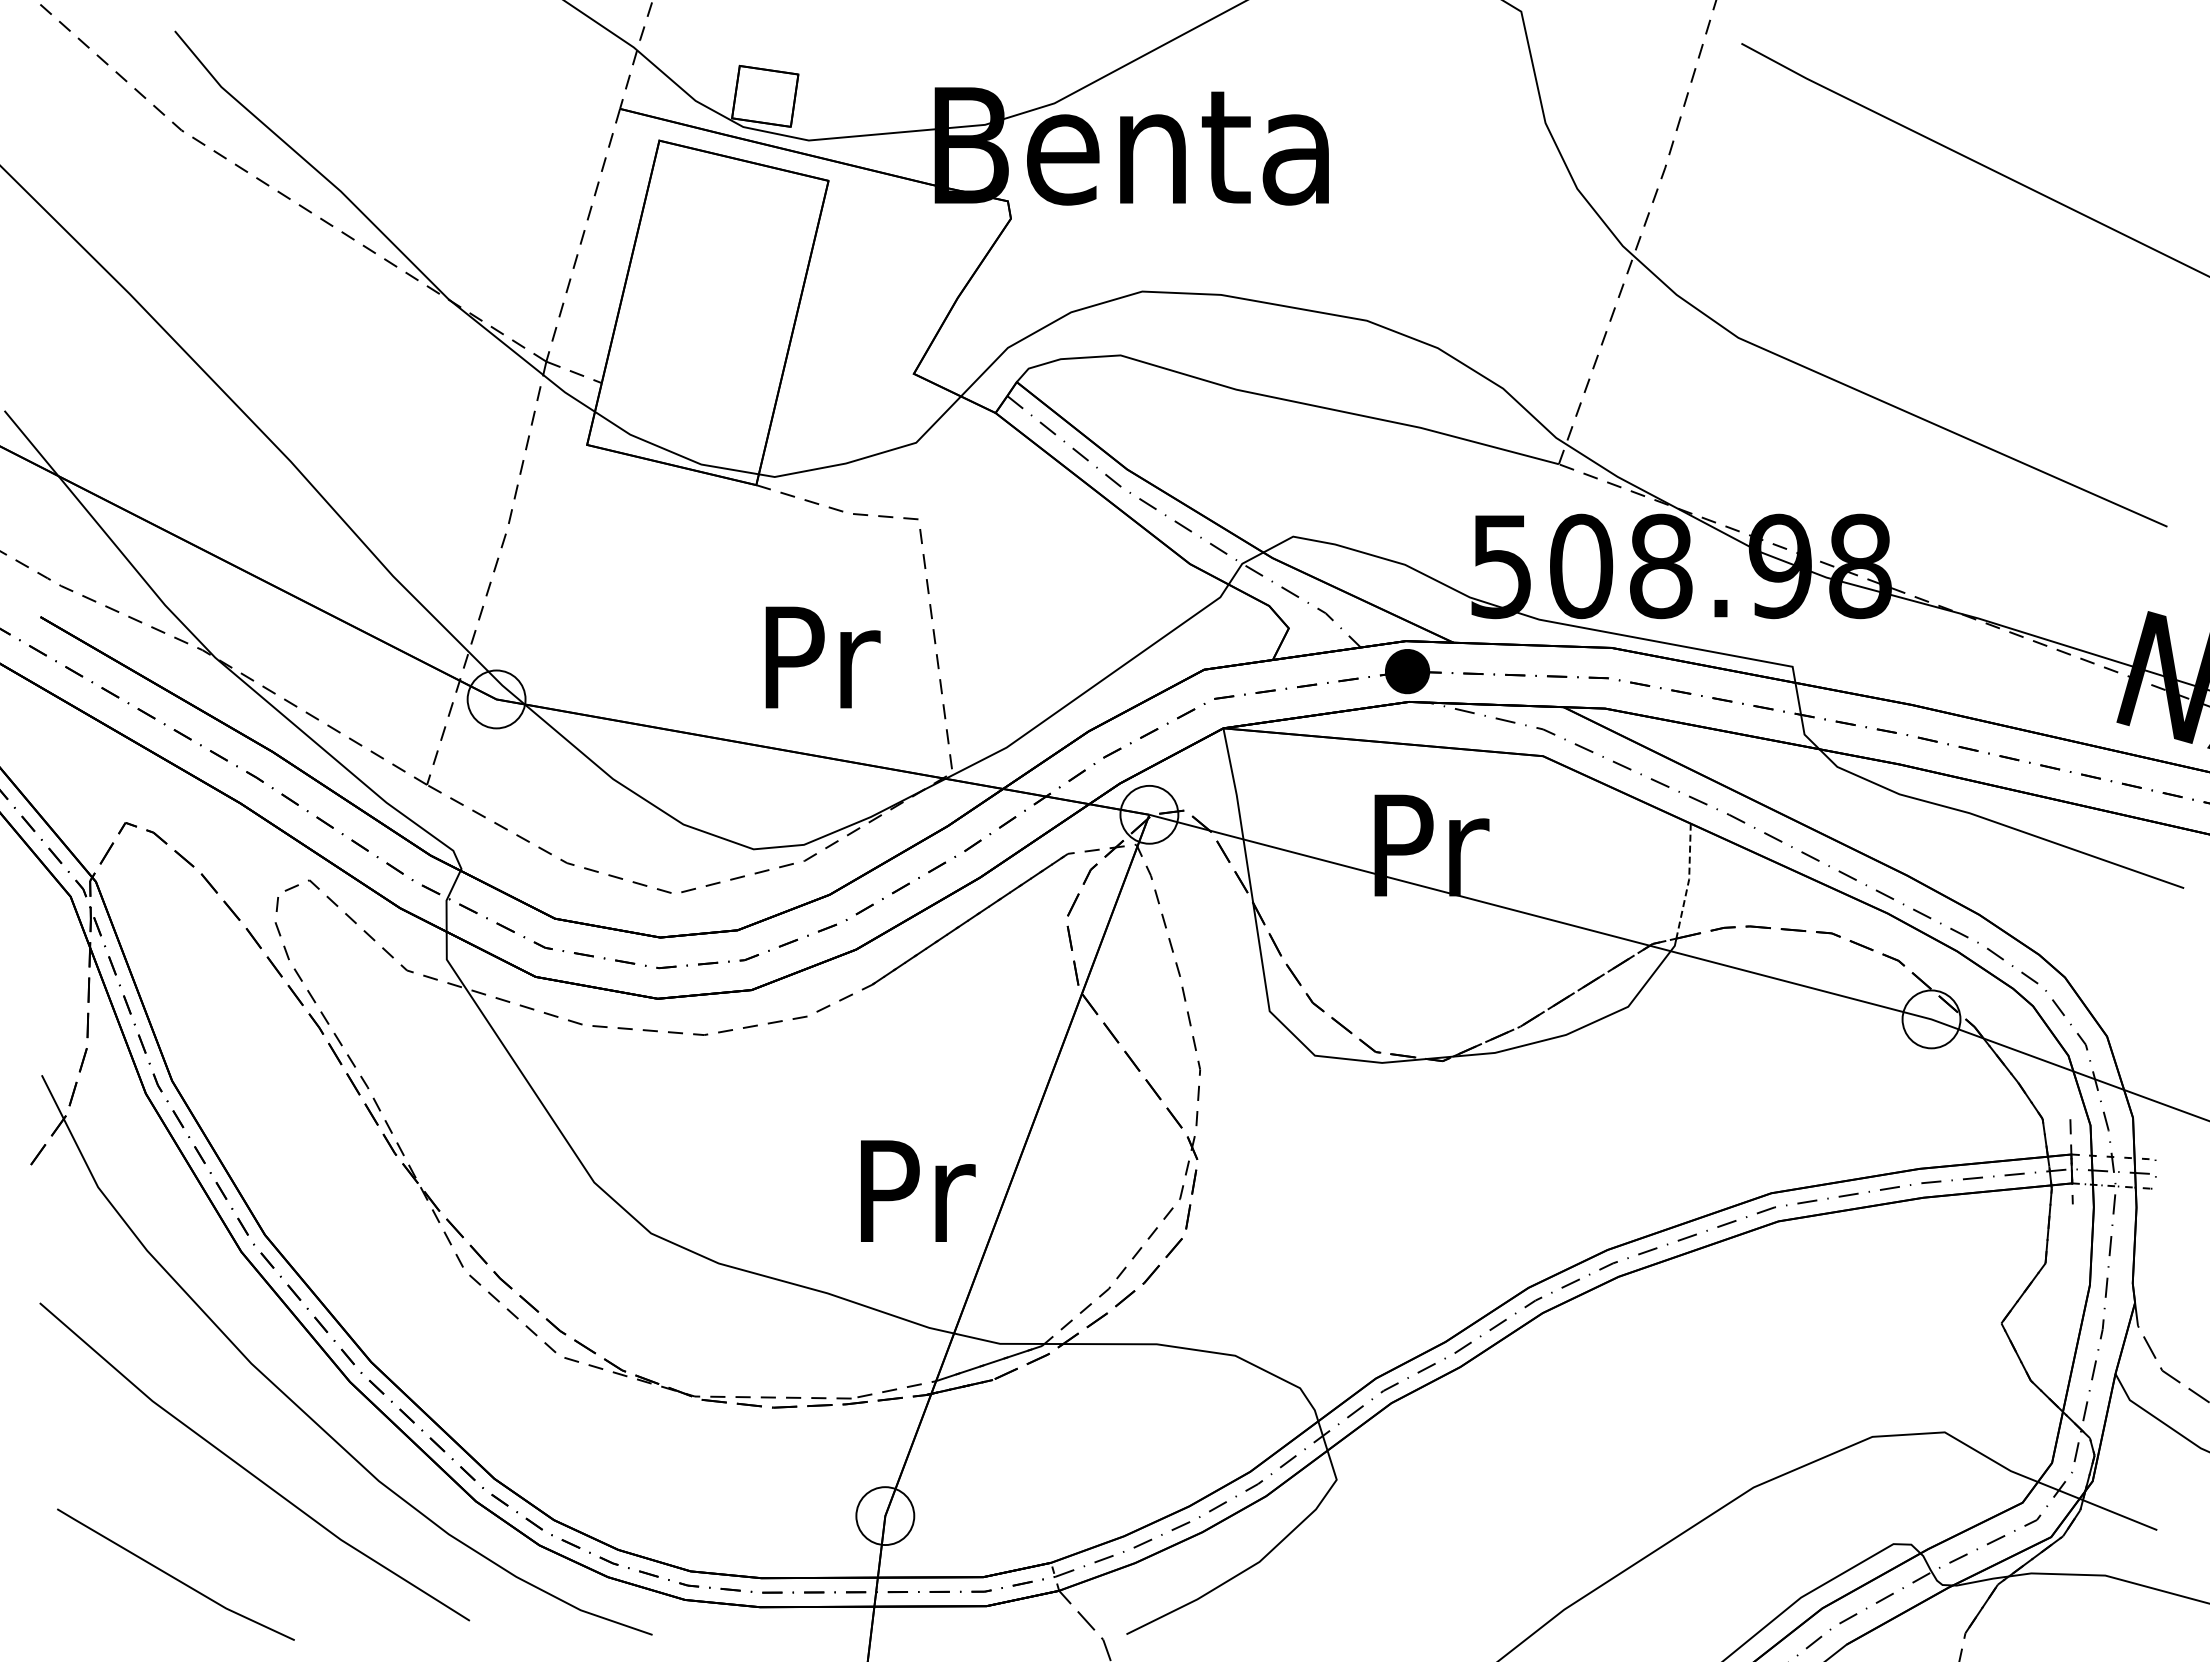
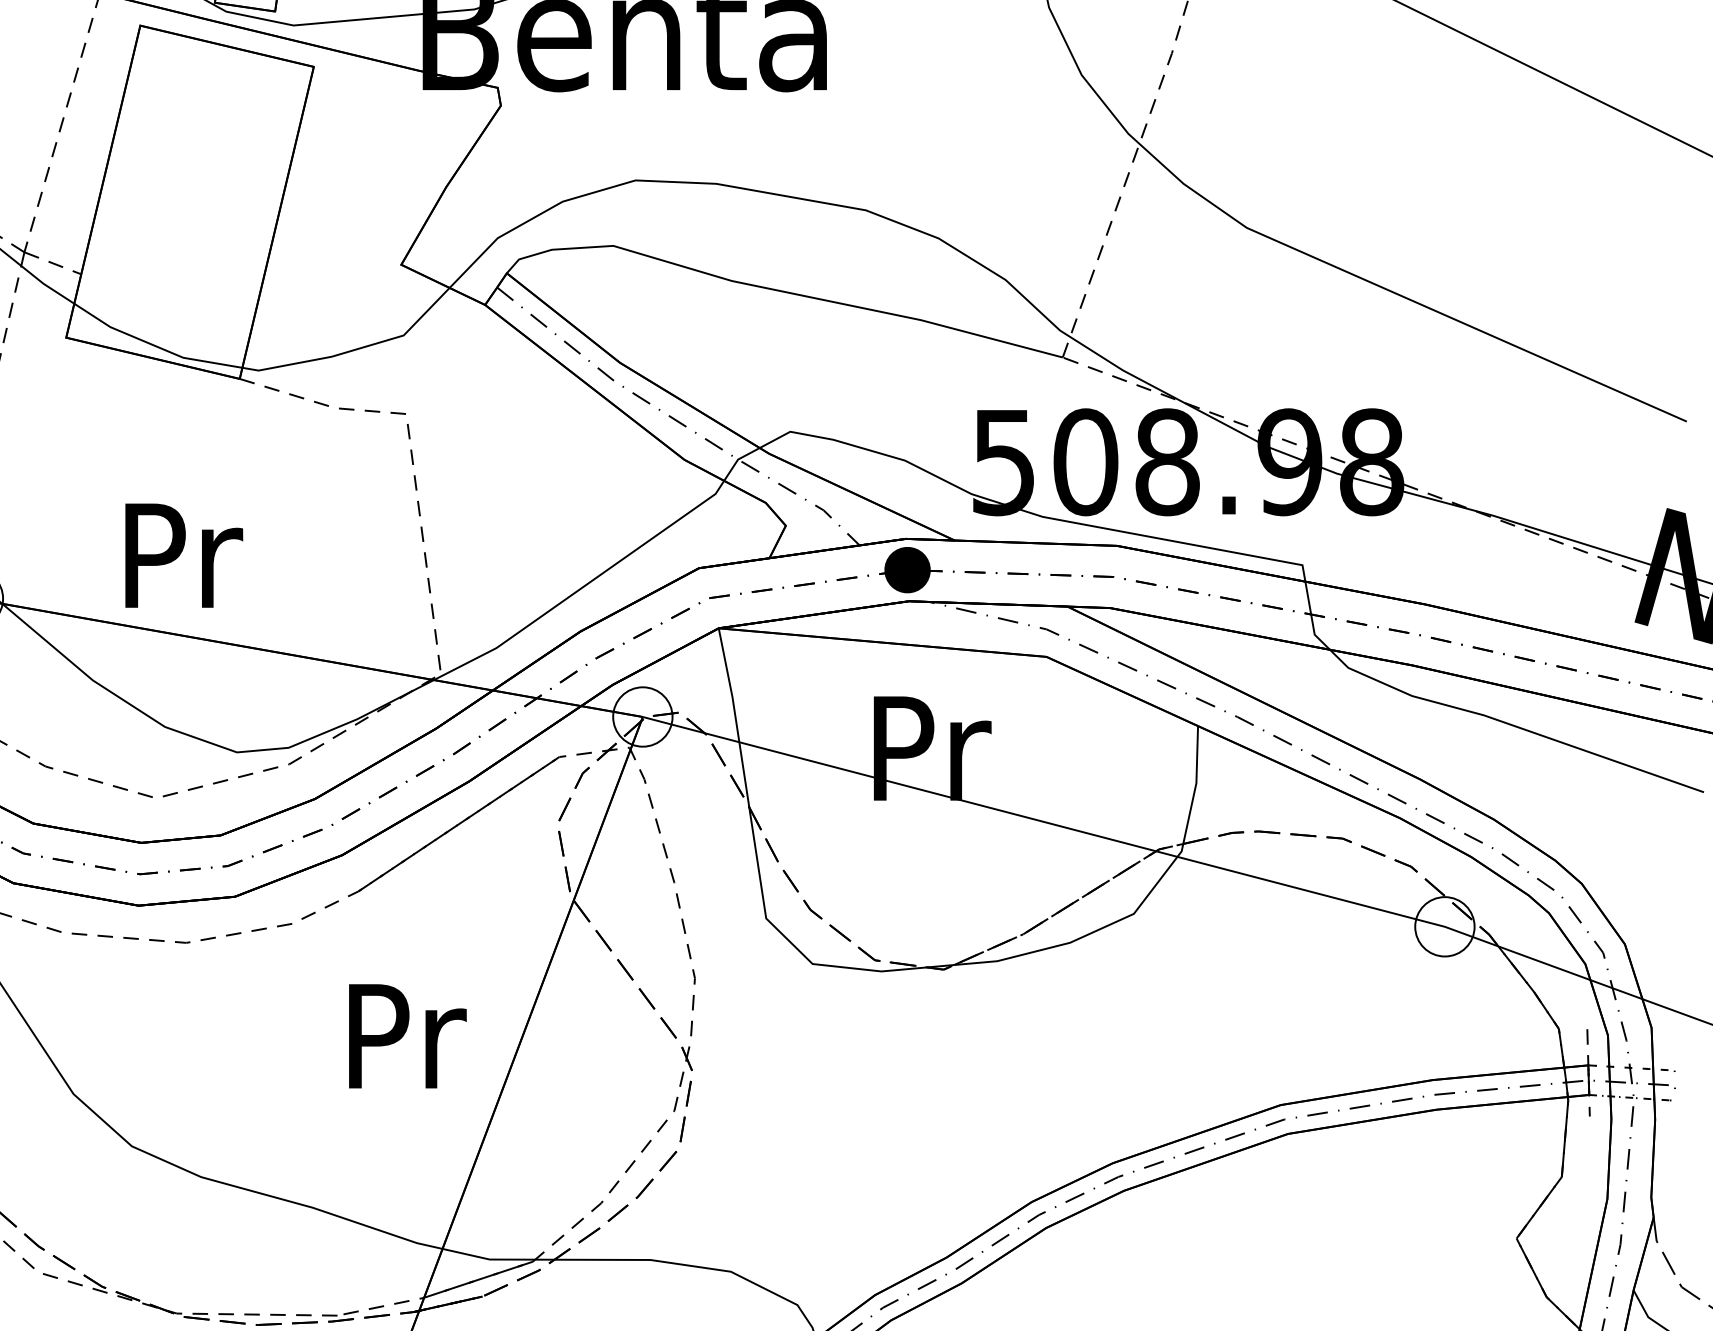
text: (822, 657) -> (183, 555), moved
line: (1688, 881) -> (1195, 785), dashed -> solid
text: (918, 1190) -> (408, 1035), moved

